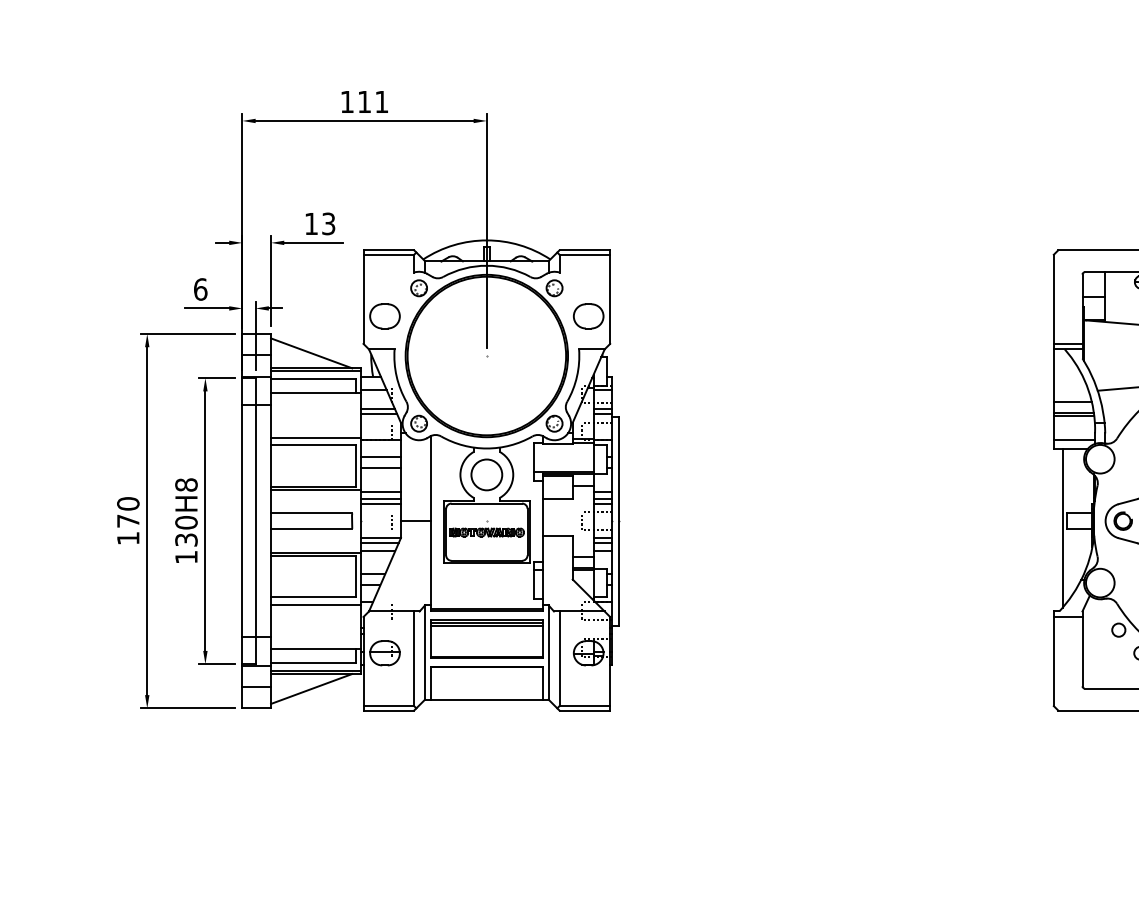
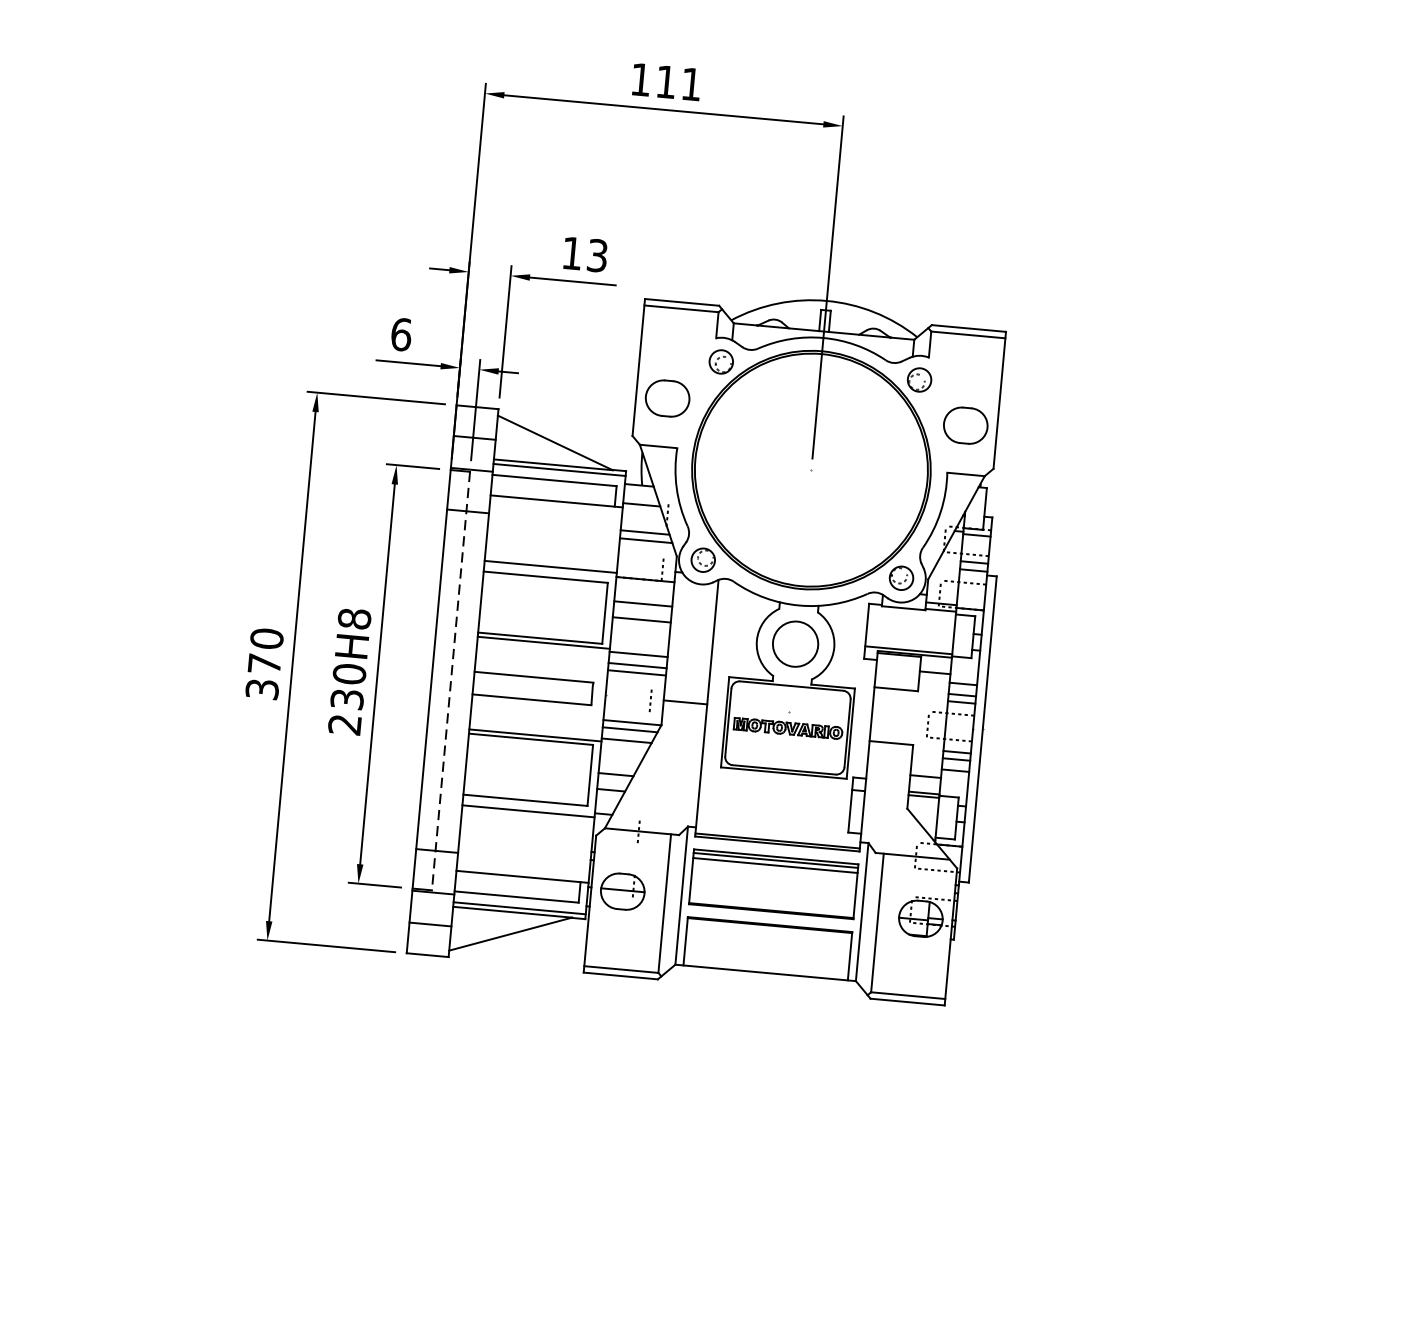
line: (255, 521) -> (450, 681), solid -> dashed
text: (128, 538) -> (262, 689), 170 -> 370
text: (186, 557) -> (344, 725), 130H8 -> 230H8

